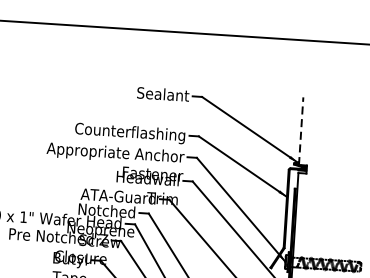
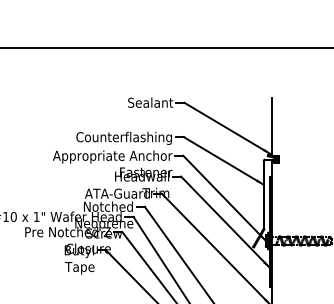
line: (301, 130) -> (272, 126), dashed -> solid

